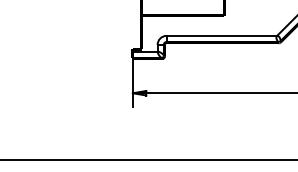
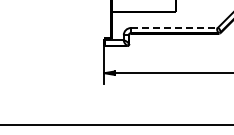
line: (222, 36) -> (174, 28), solid -> dashed

